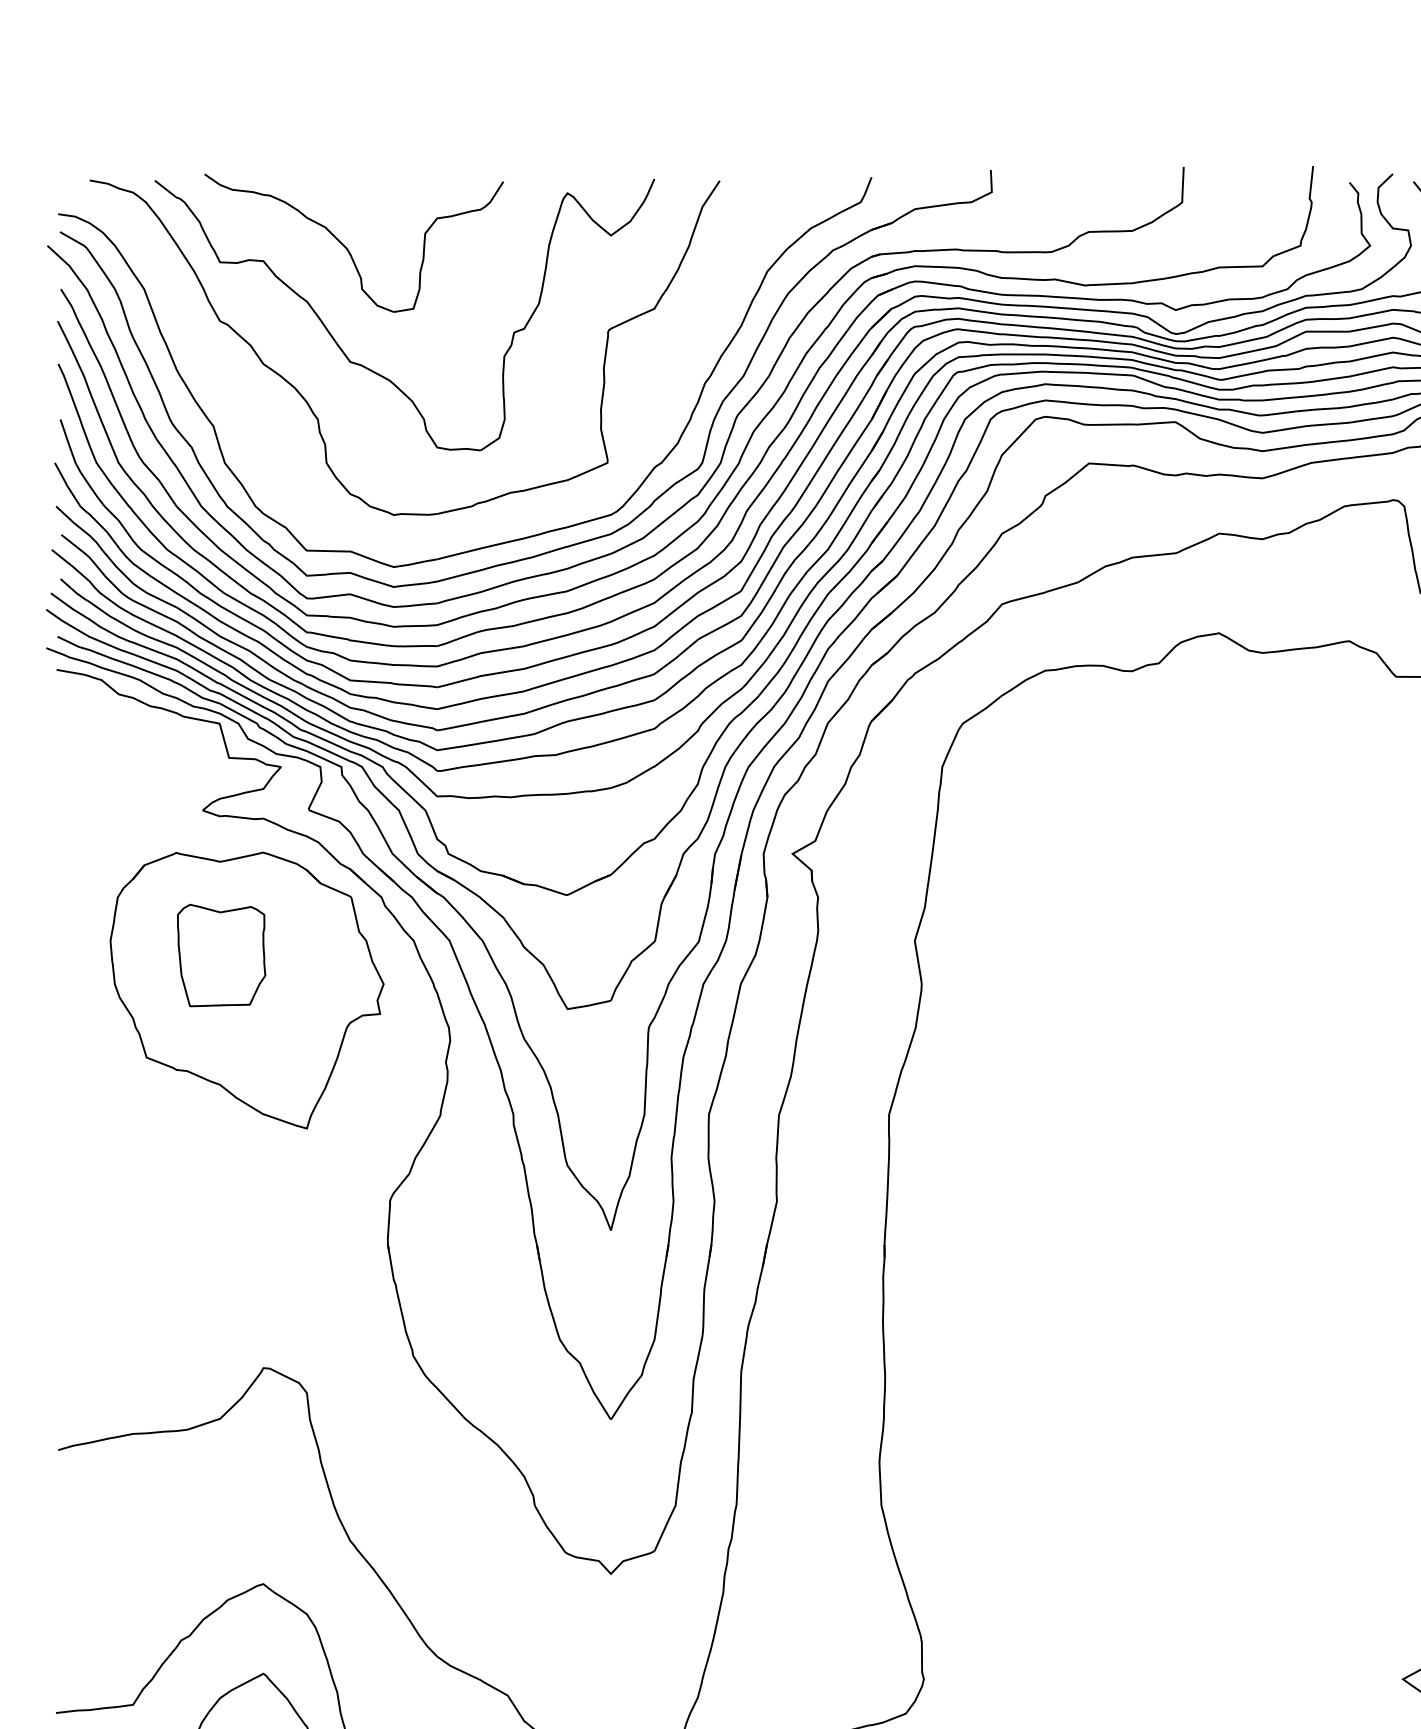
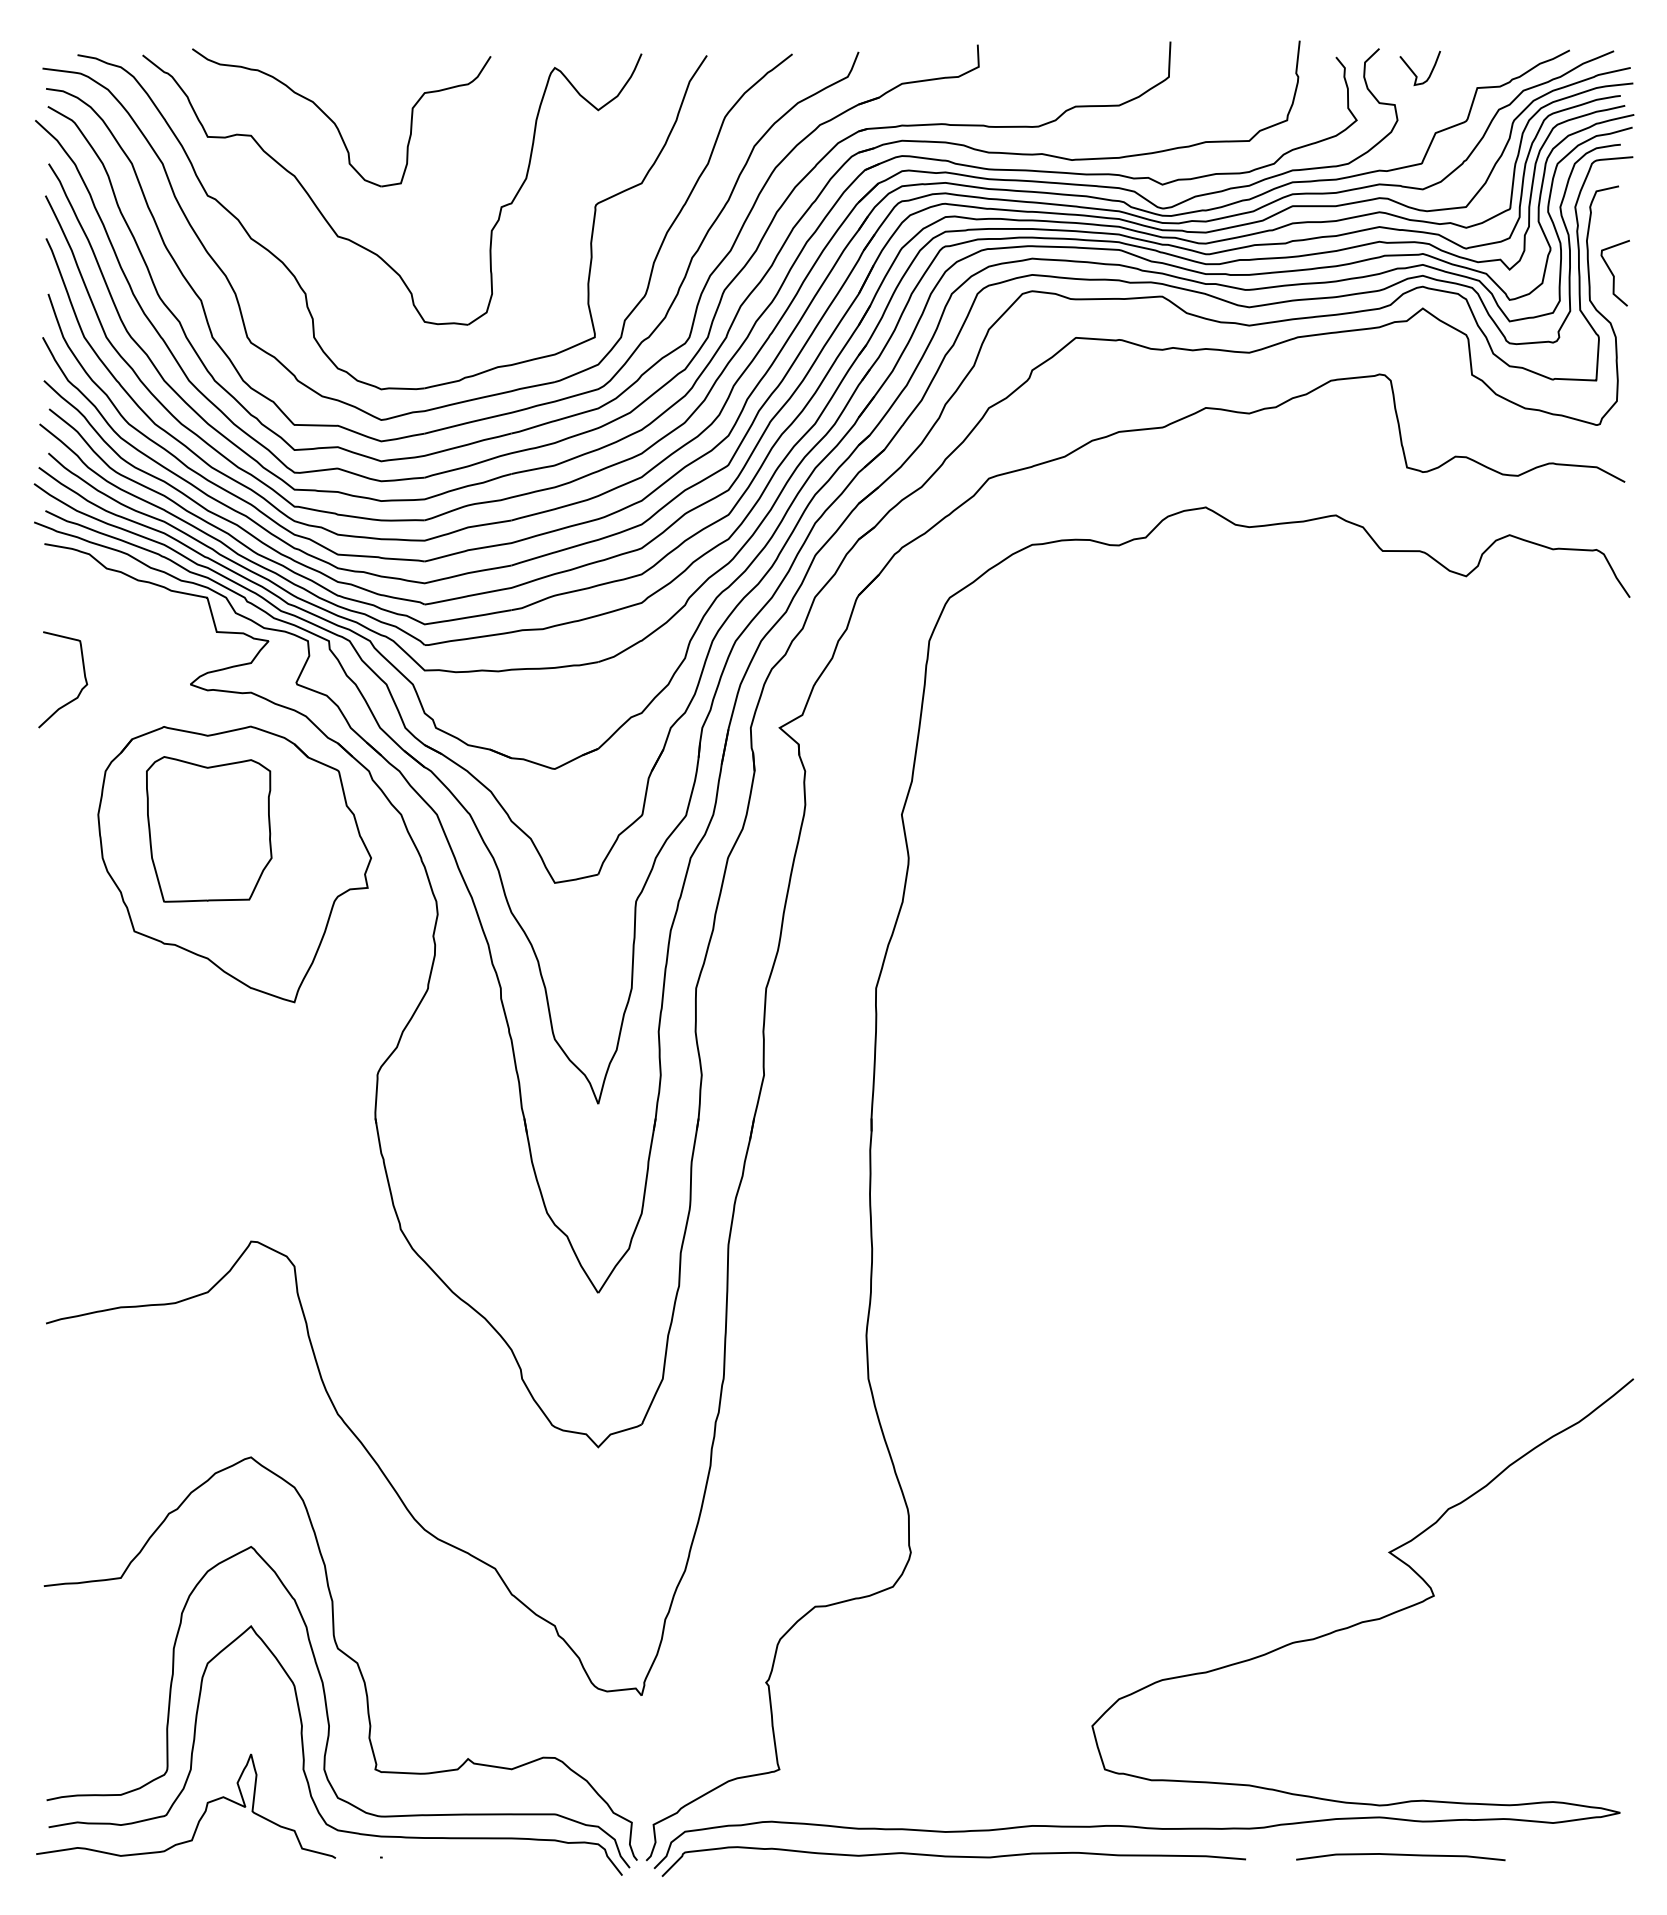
part: (472, 527) -> (459, 401), added
curve: (91, 817) -> (79, 691), added
part: (221, 955) -> (209, 829), size x1.43

